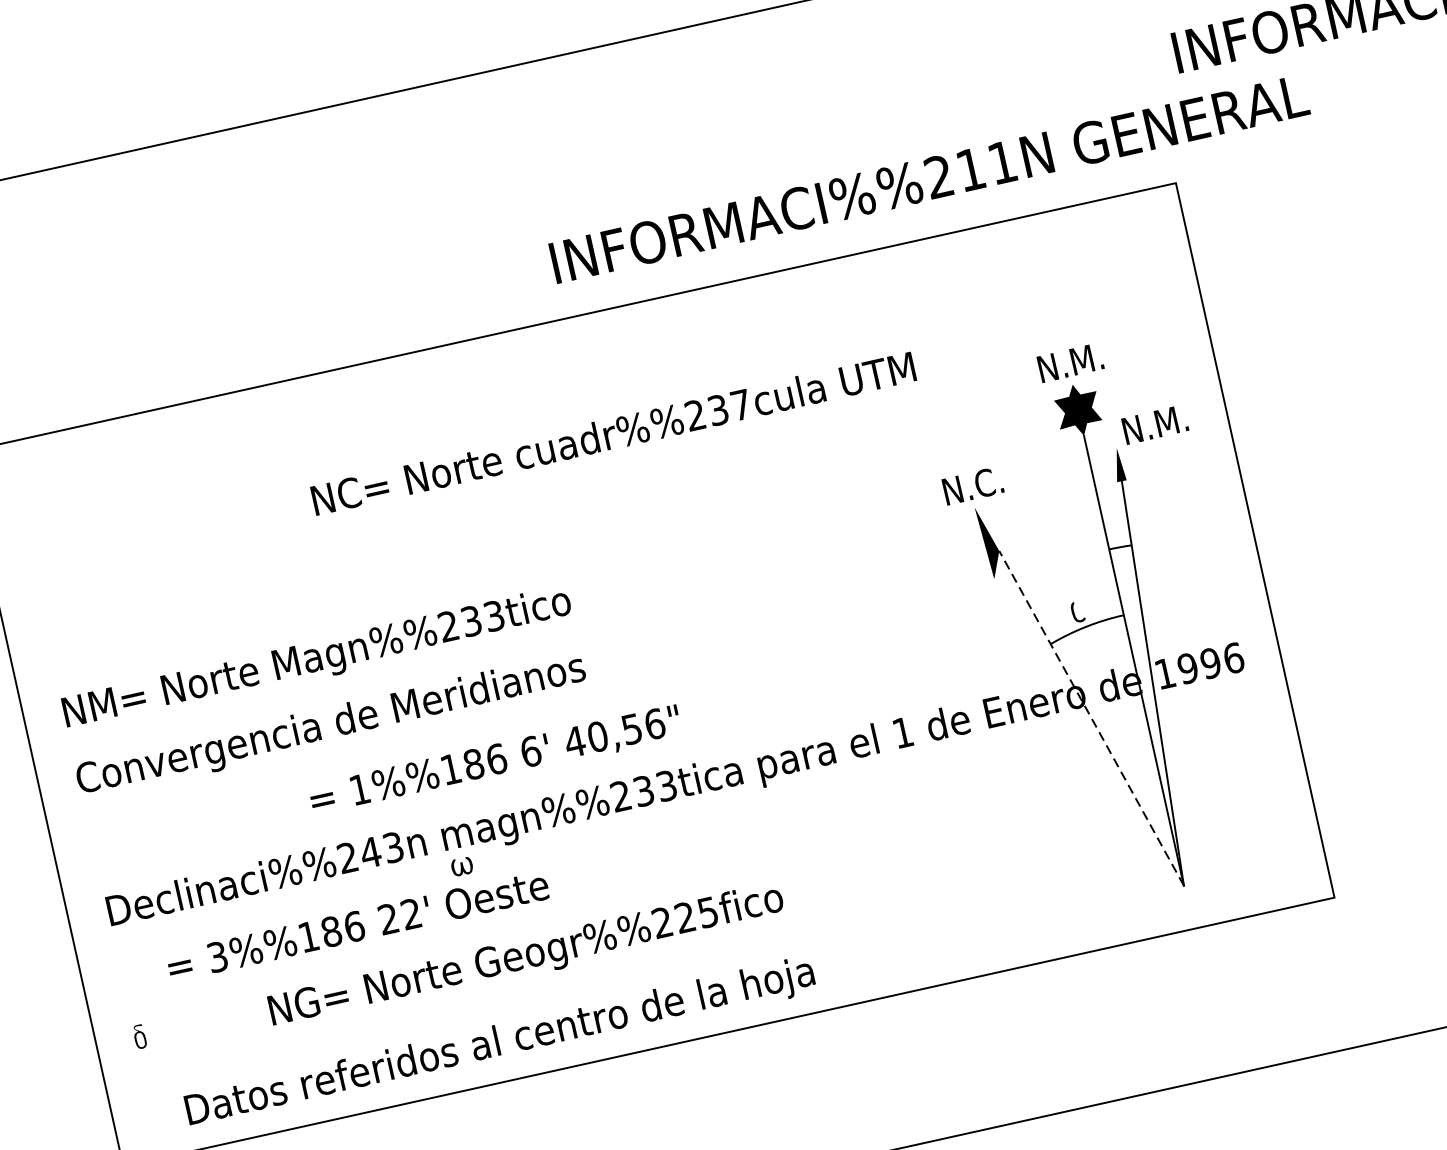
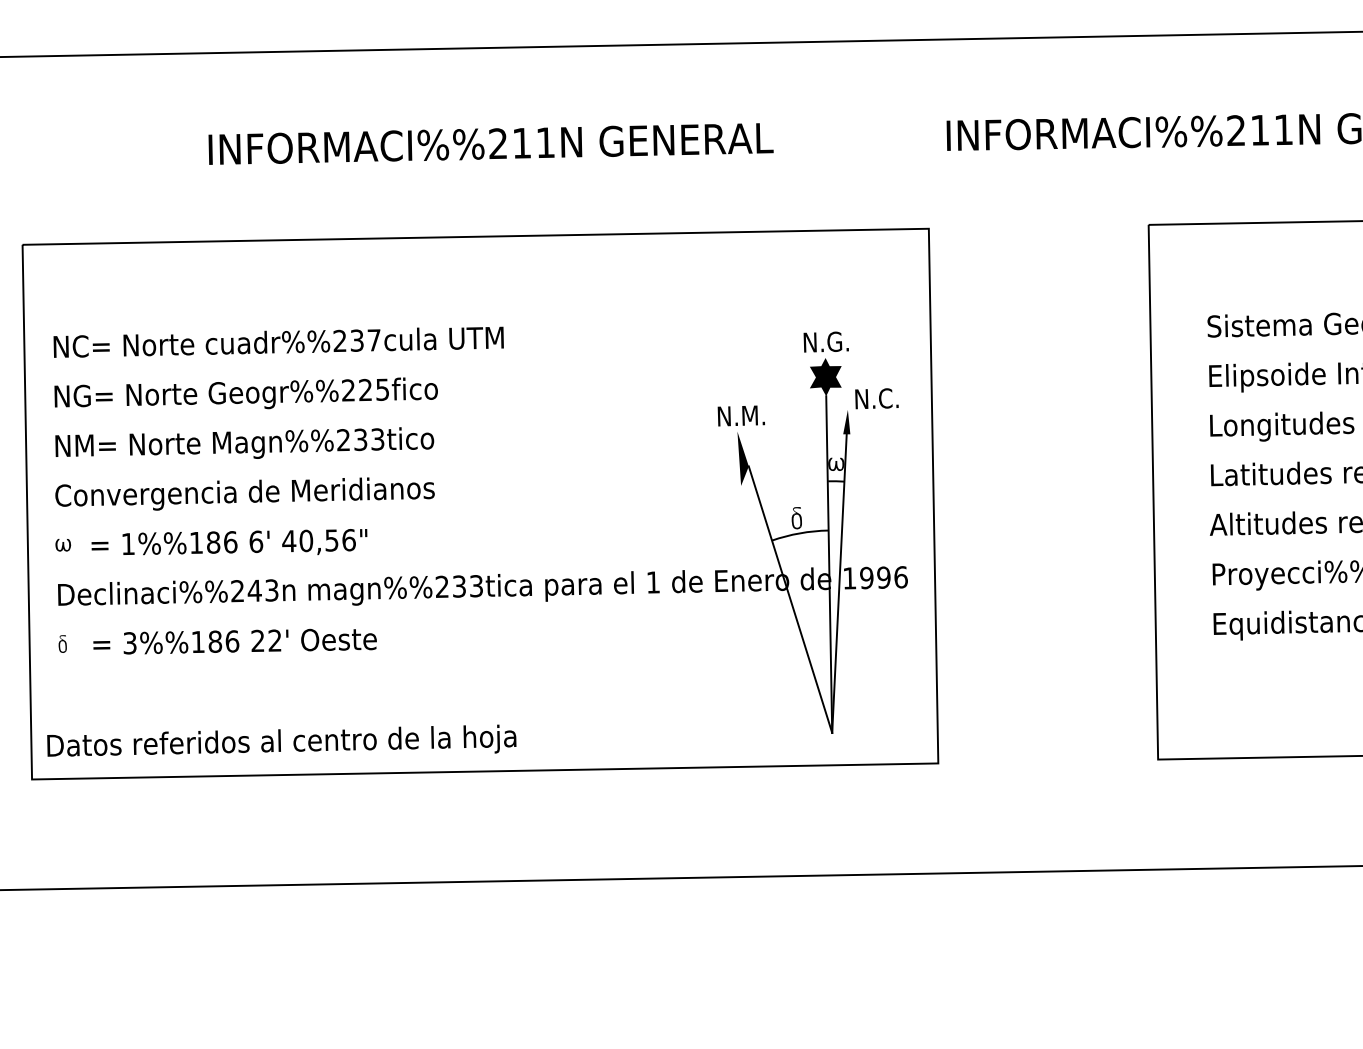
text: (928, 178) -> (490, 143), moved
text: (1085, 358) -> (838, 341), N.M. -> N.G.
text: (1170, 421) -> (890, 398), N.M. -> N.C.
text: (613, 432) -> (278, 341), moved
text: (991, 481) -> (753, 415), N.C. -> N.M.
fill: (1116, 524) -> (836, 464), added
fill: (1078, 606) -> (797, 517), added
line: (1091, 718) -> (790, 599), dashed -> solid
text: (495, 759) -> (229, 542), moved
part: (462, 867) -> (63, 545), moved
text: (525, 954) -> (245, 393), moved
part: (139, 1036) -> (62, 643), moved
text: (499, 1039) -> (281, 740), moved

